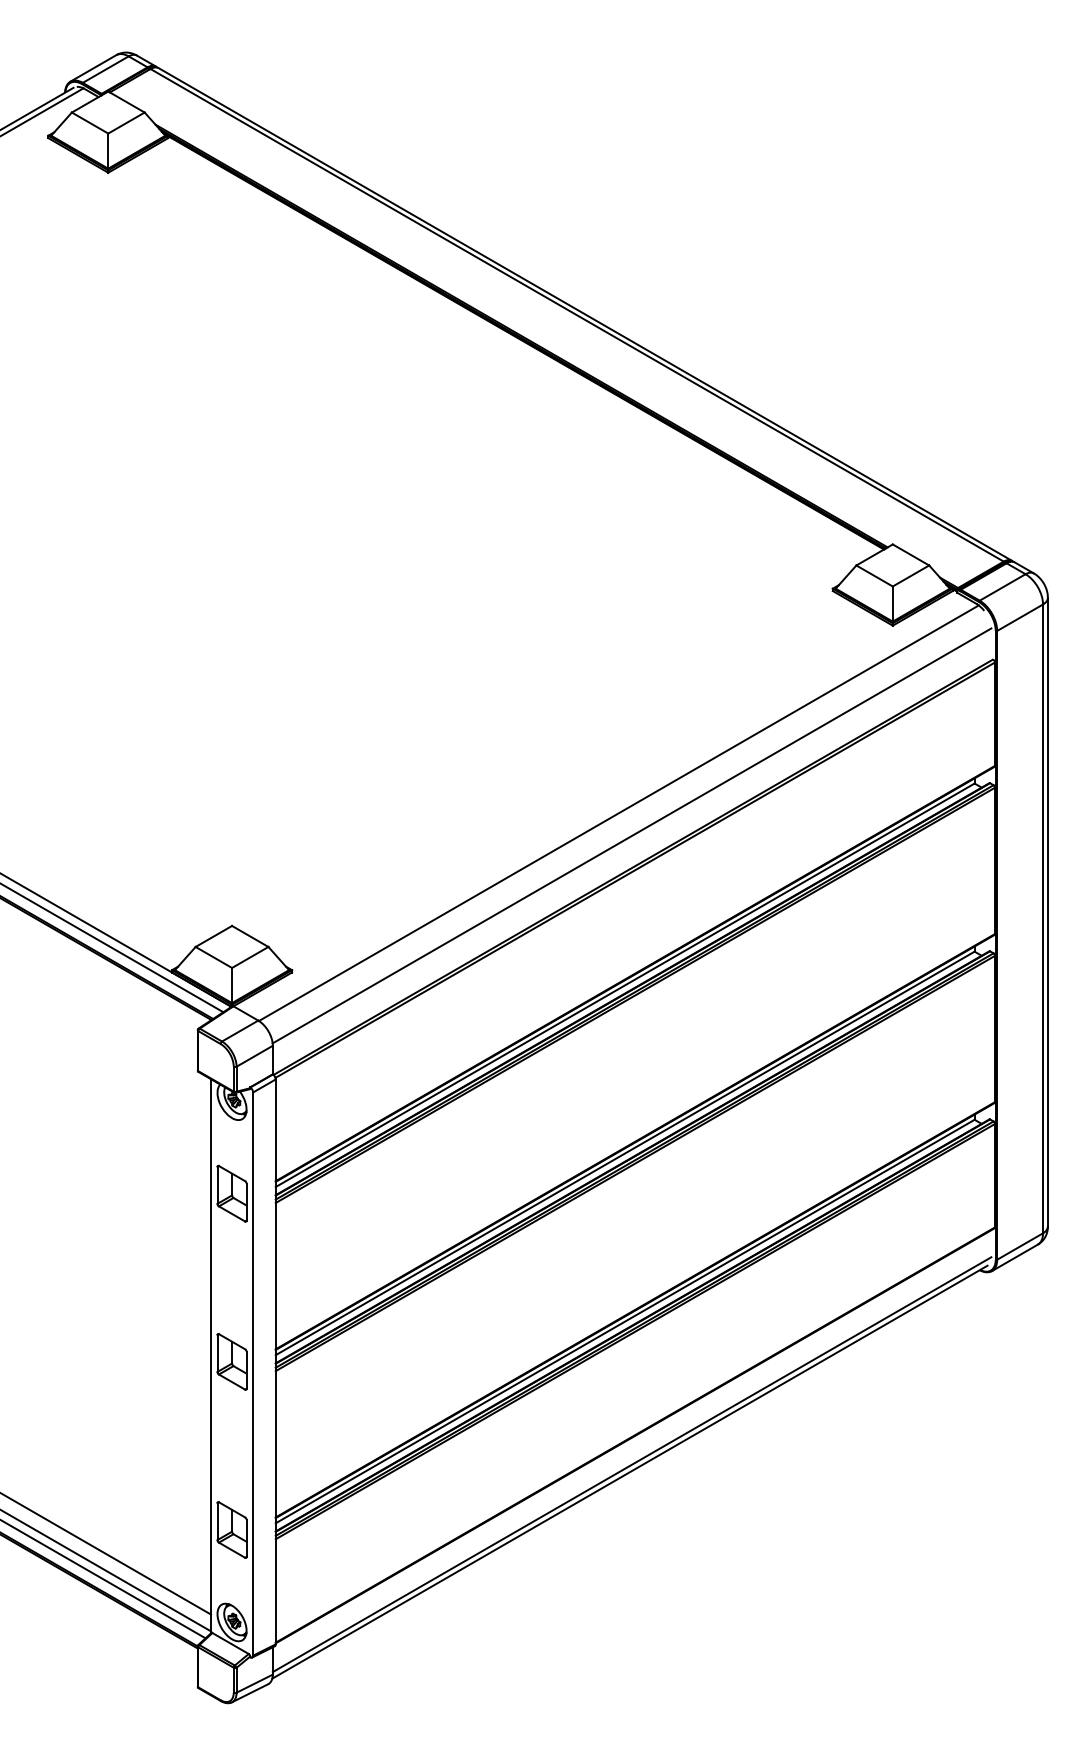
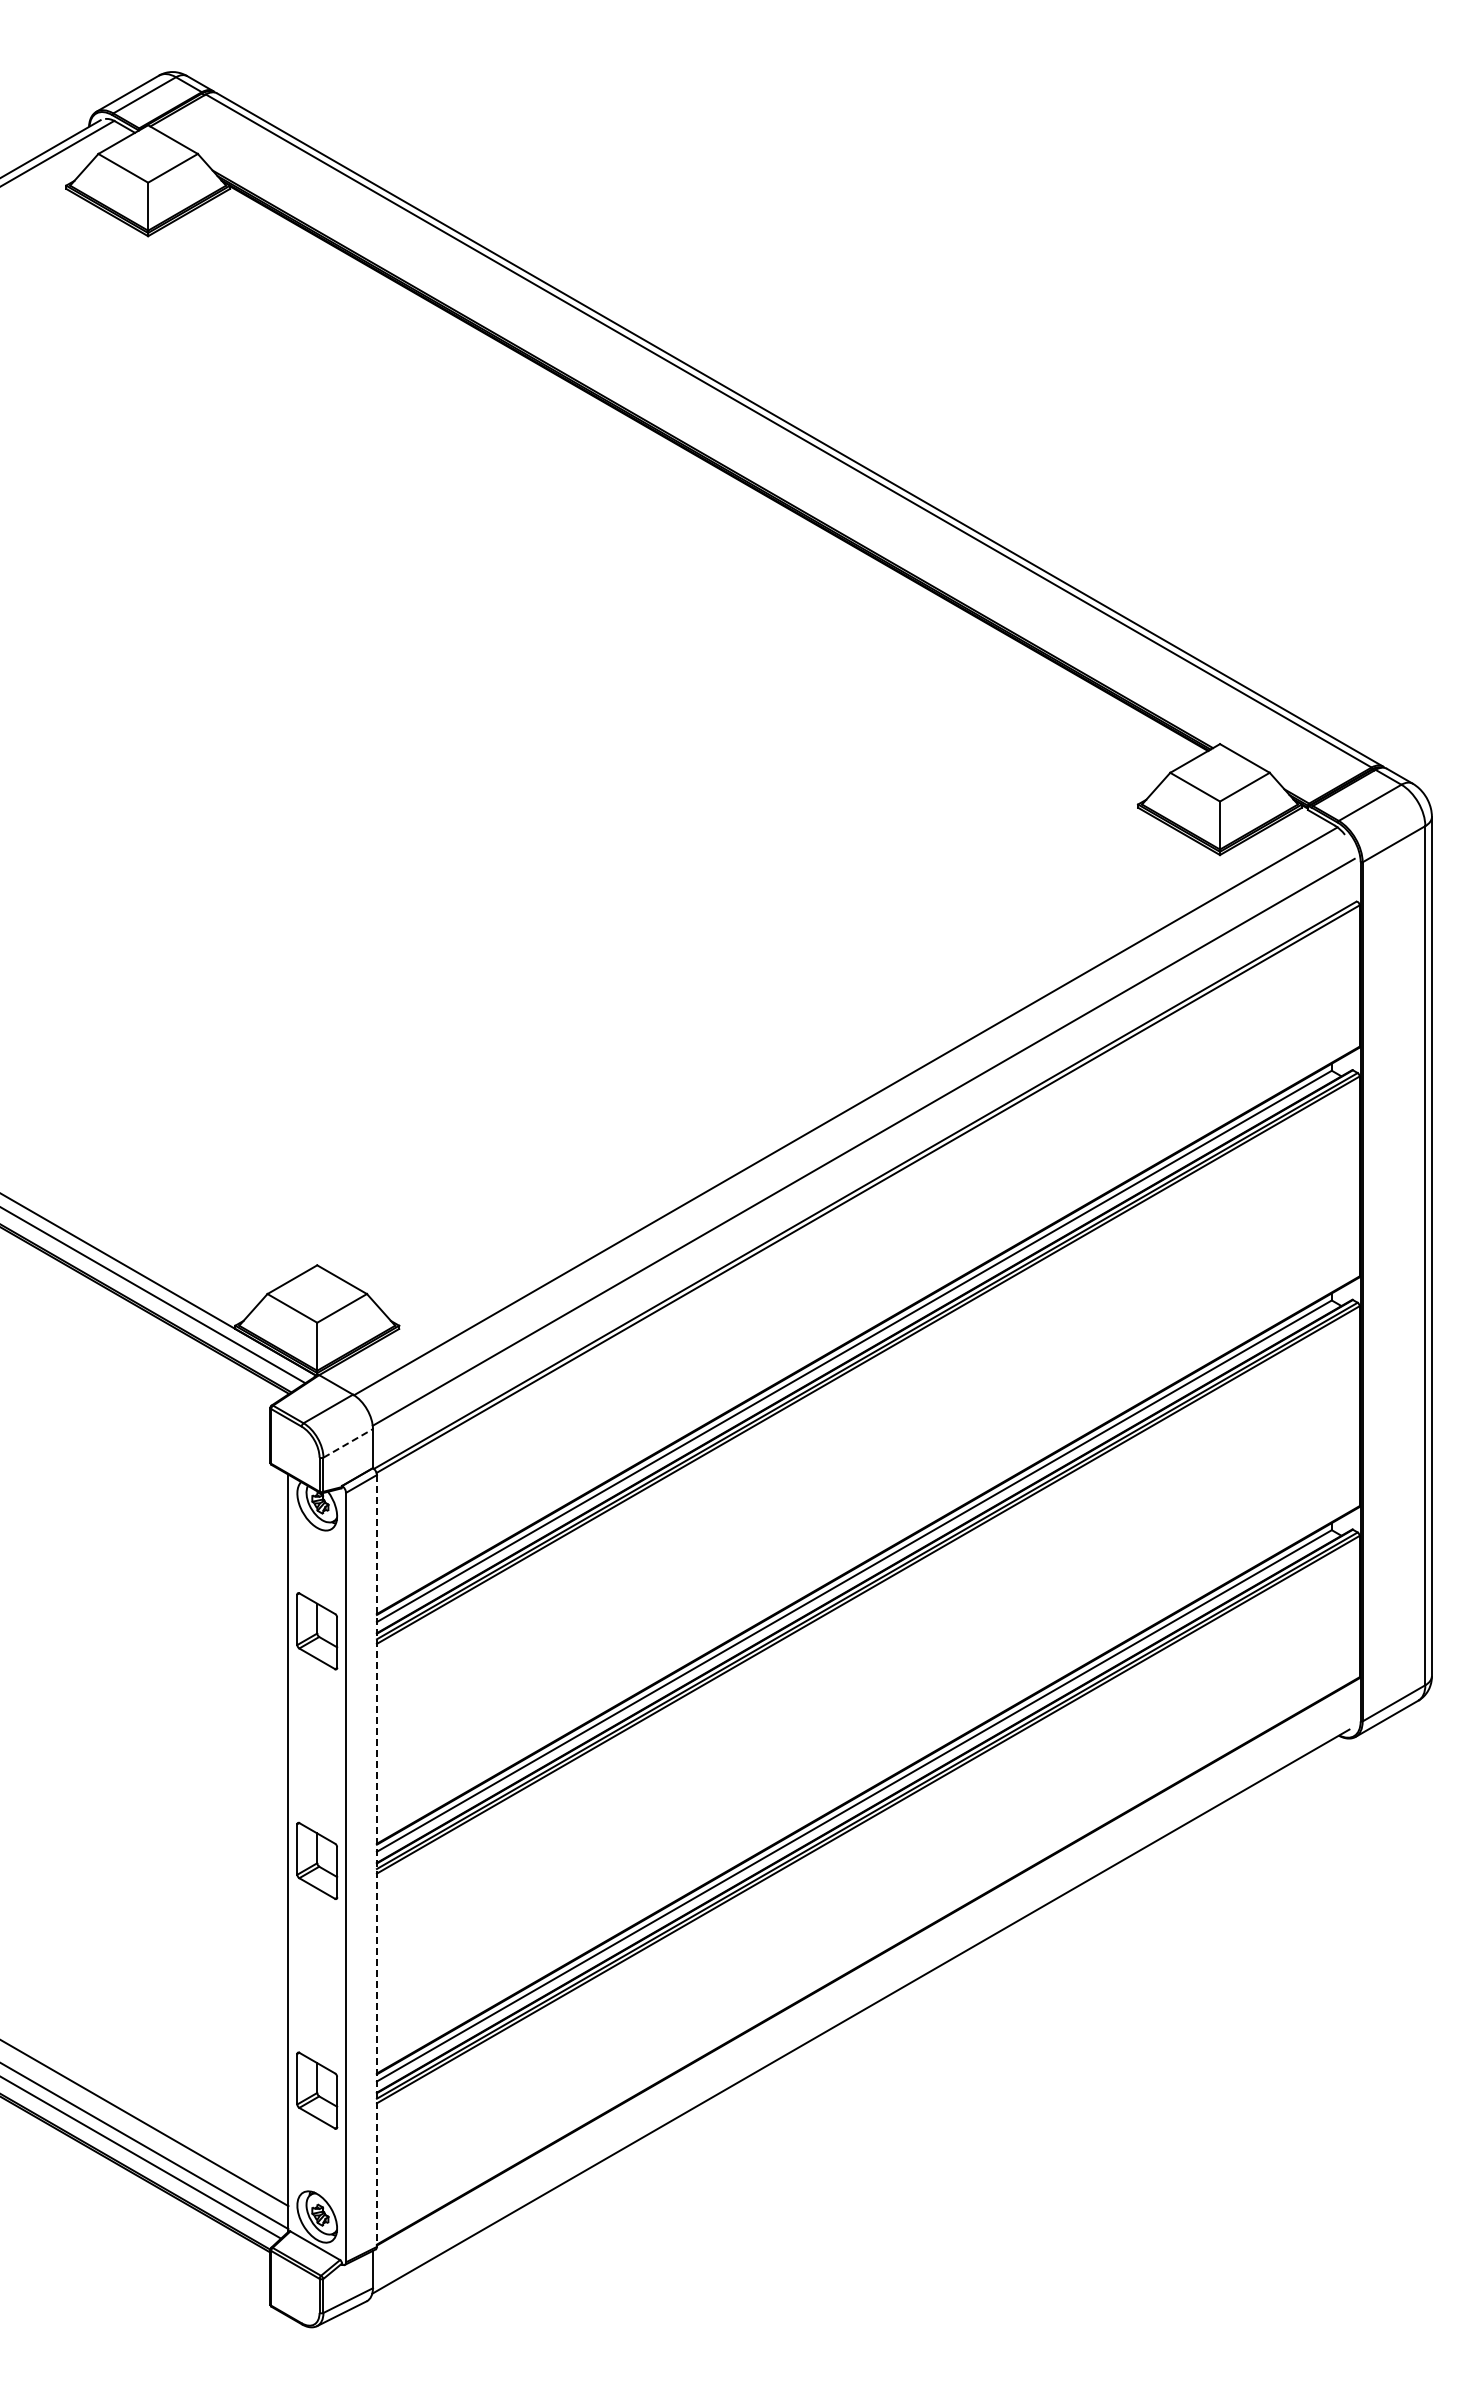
line: (254, 1056) -> (348, 1443), solid -> dashed
line: (275, 1361) -> (376, 1860), solid -> dashed
line: (631, 1464) -> (863, 2000), removed

